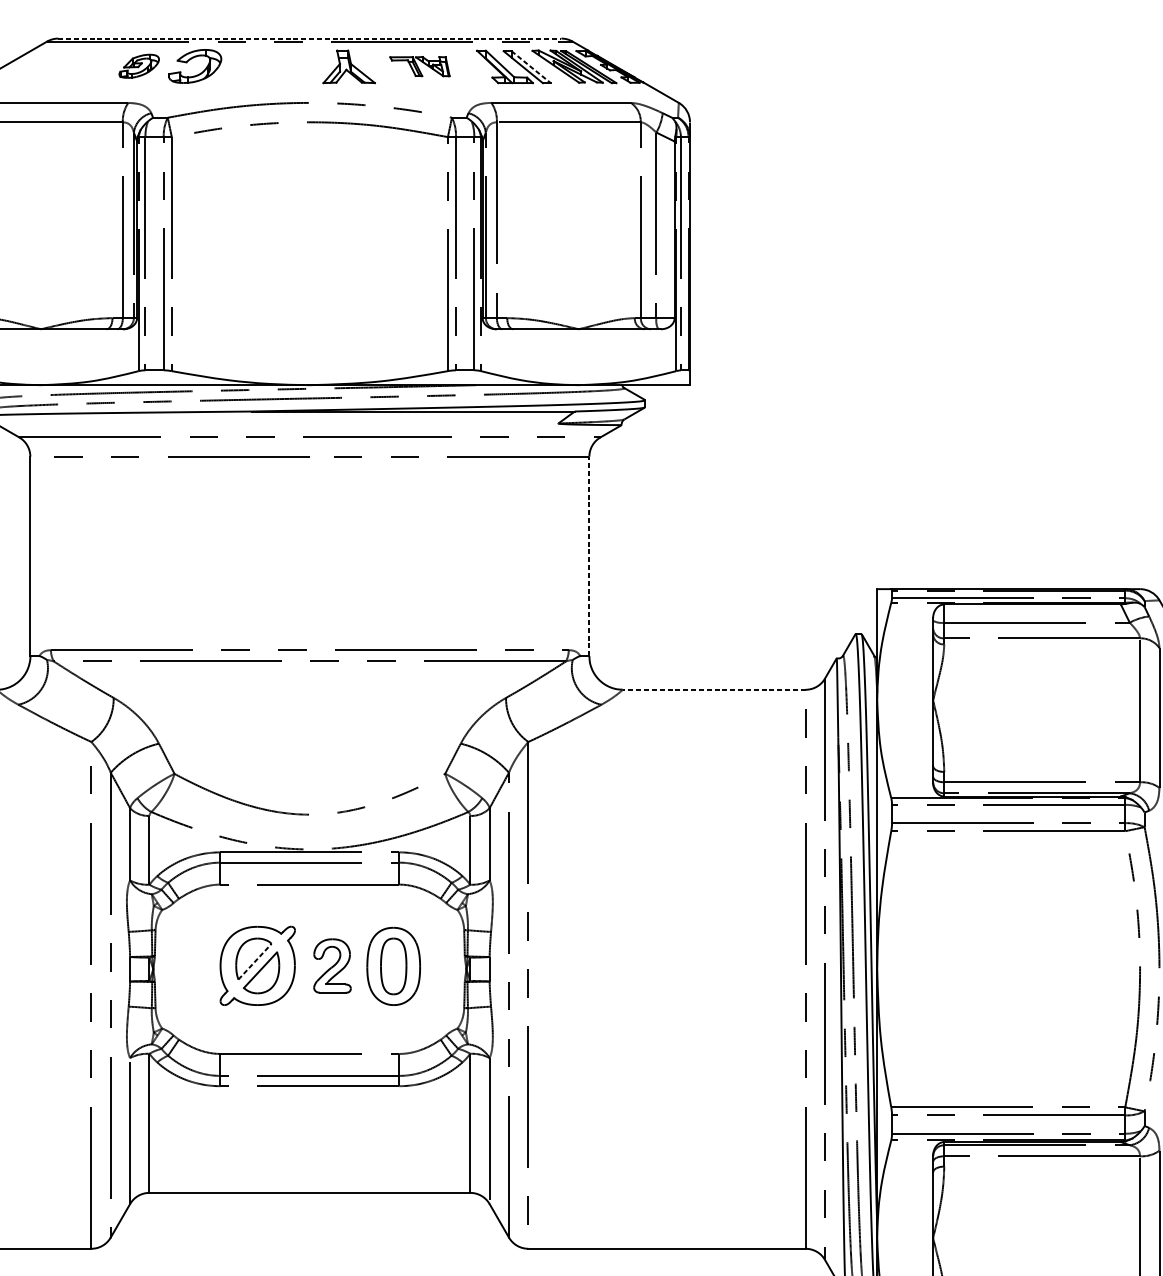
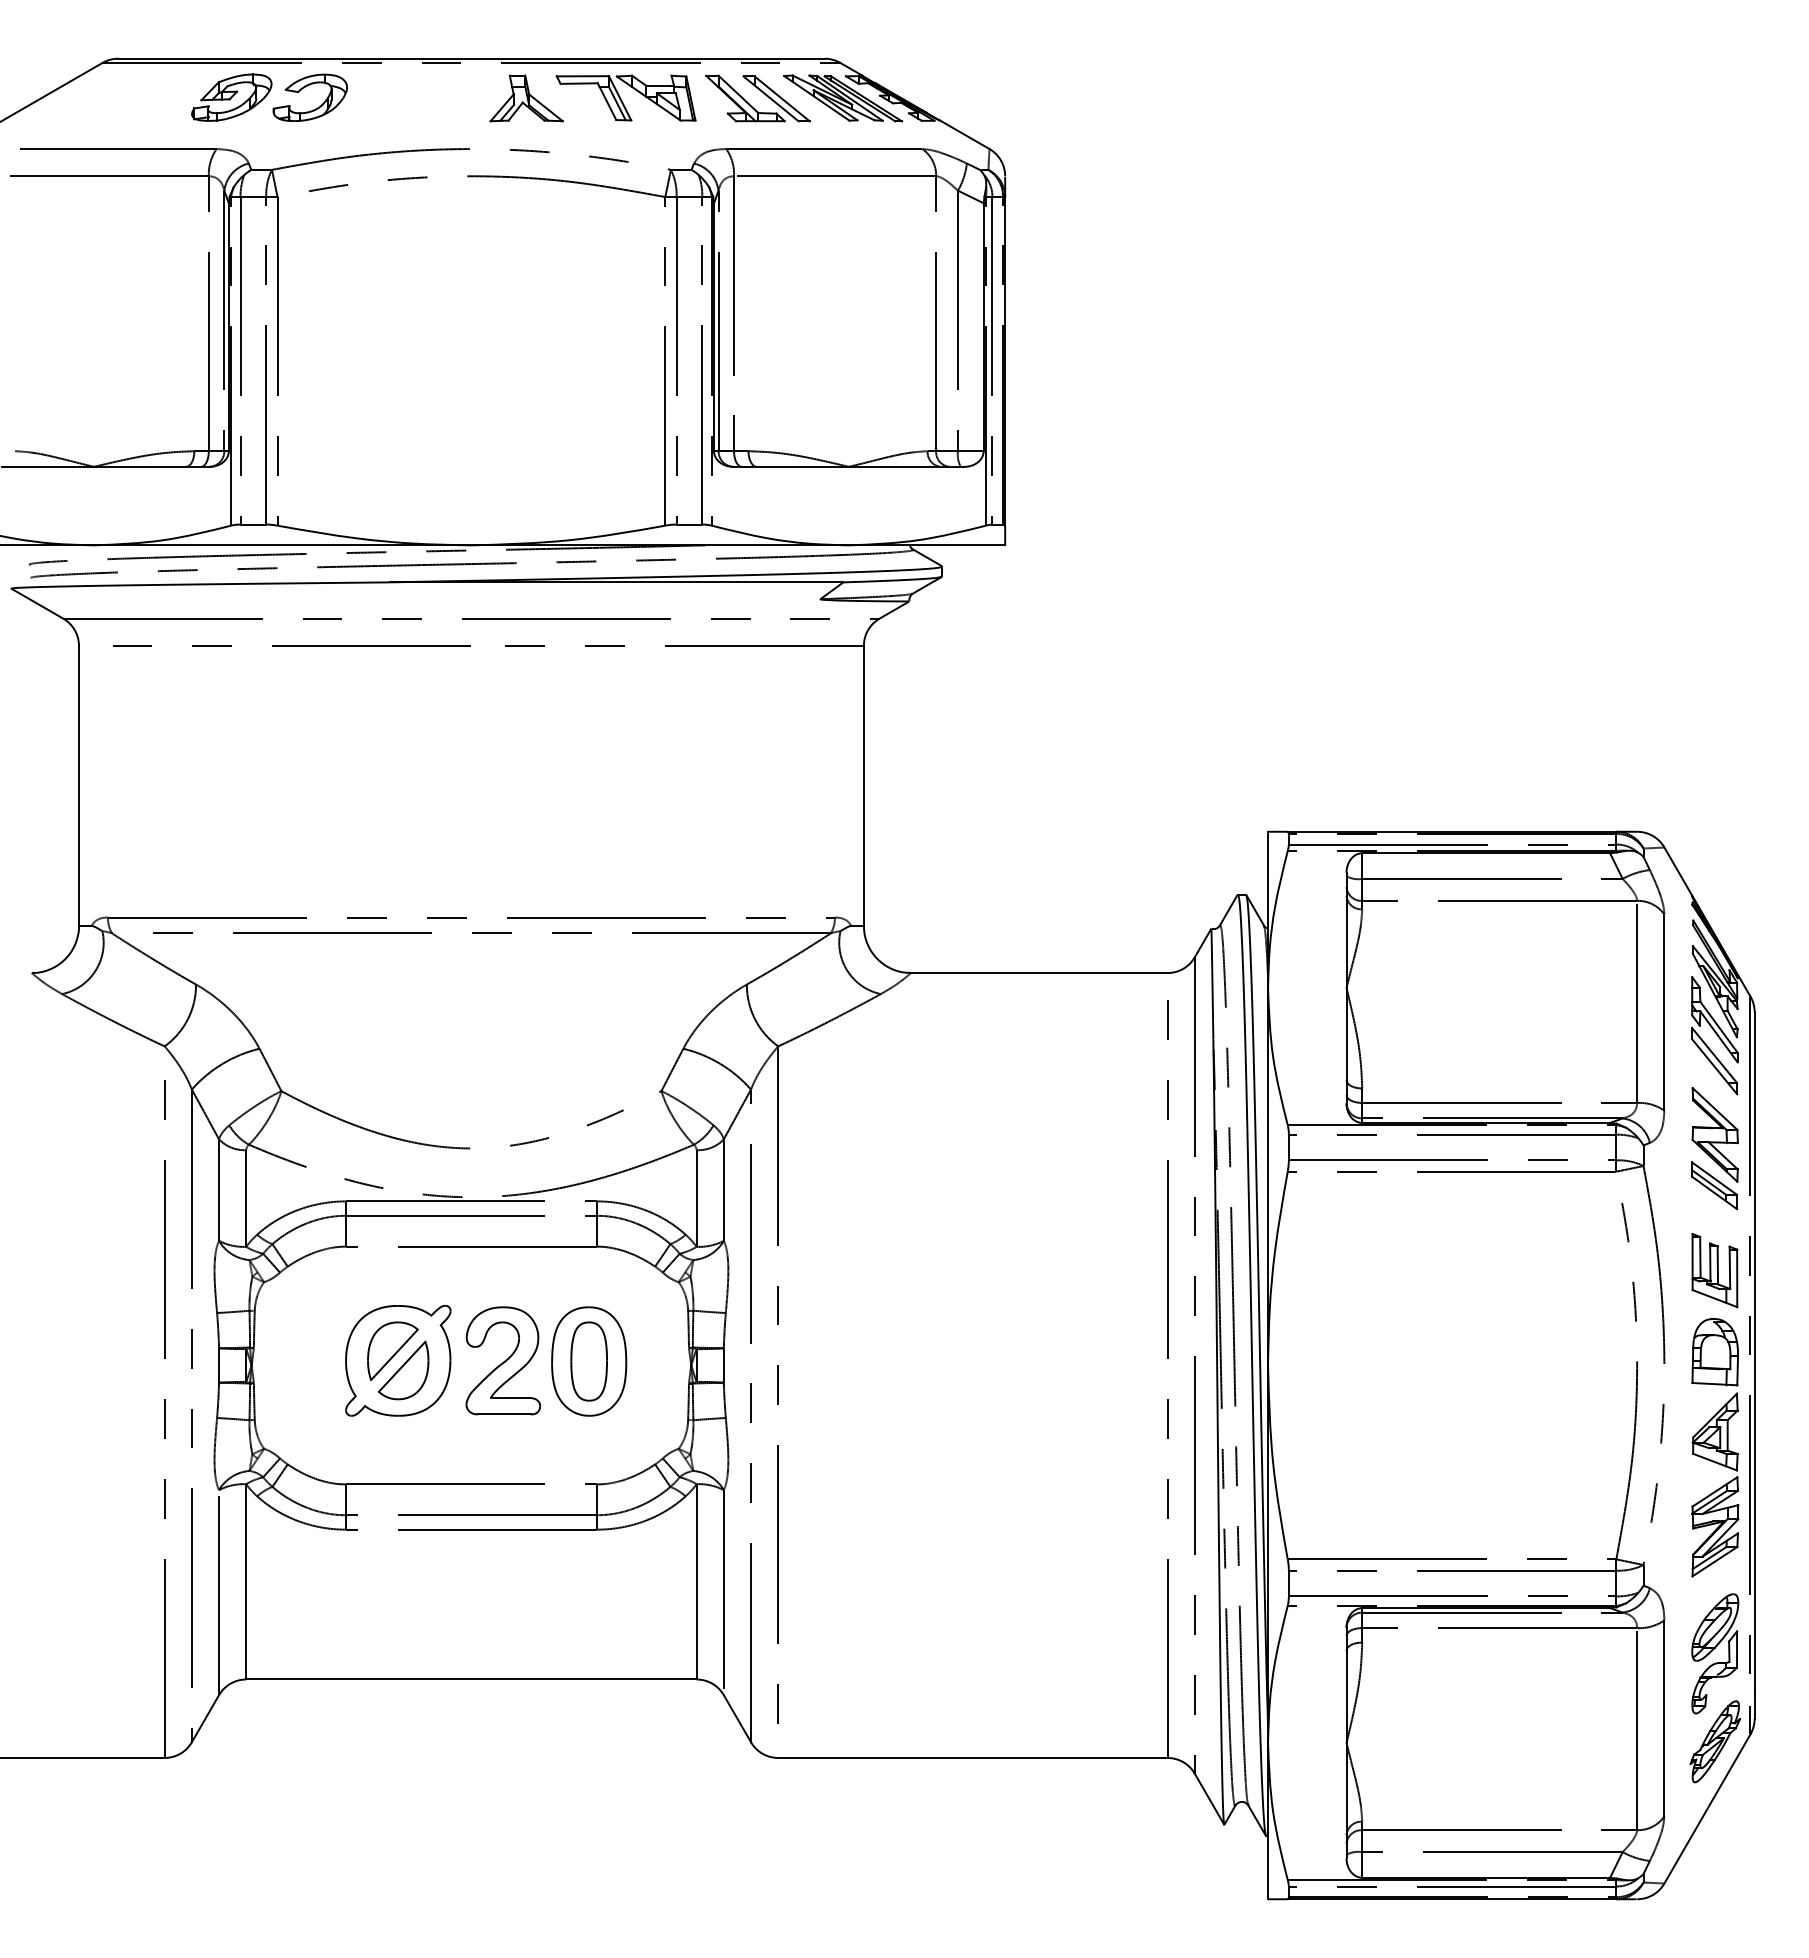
line: (309, 38) -> (471, 58), dashed -> solid
part: (138, 66) -> (231, 97), size x1.43
part: (419, 66) -> (625, 97), size x1.67
line: (531, 66) -> (782, 98), dashed -> solid
line: (589, 556) -> (863, 785), dashed -> solid
line: (713, 690) -> (1038, 973), dashed -> solid
line: (255, 961) -> (394, 1354), dashed -> solid
part: (331, 965) -> (502, 1360), size x1.43

